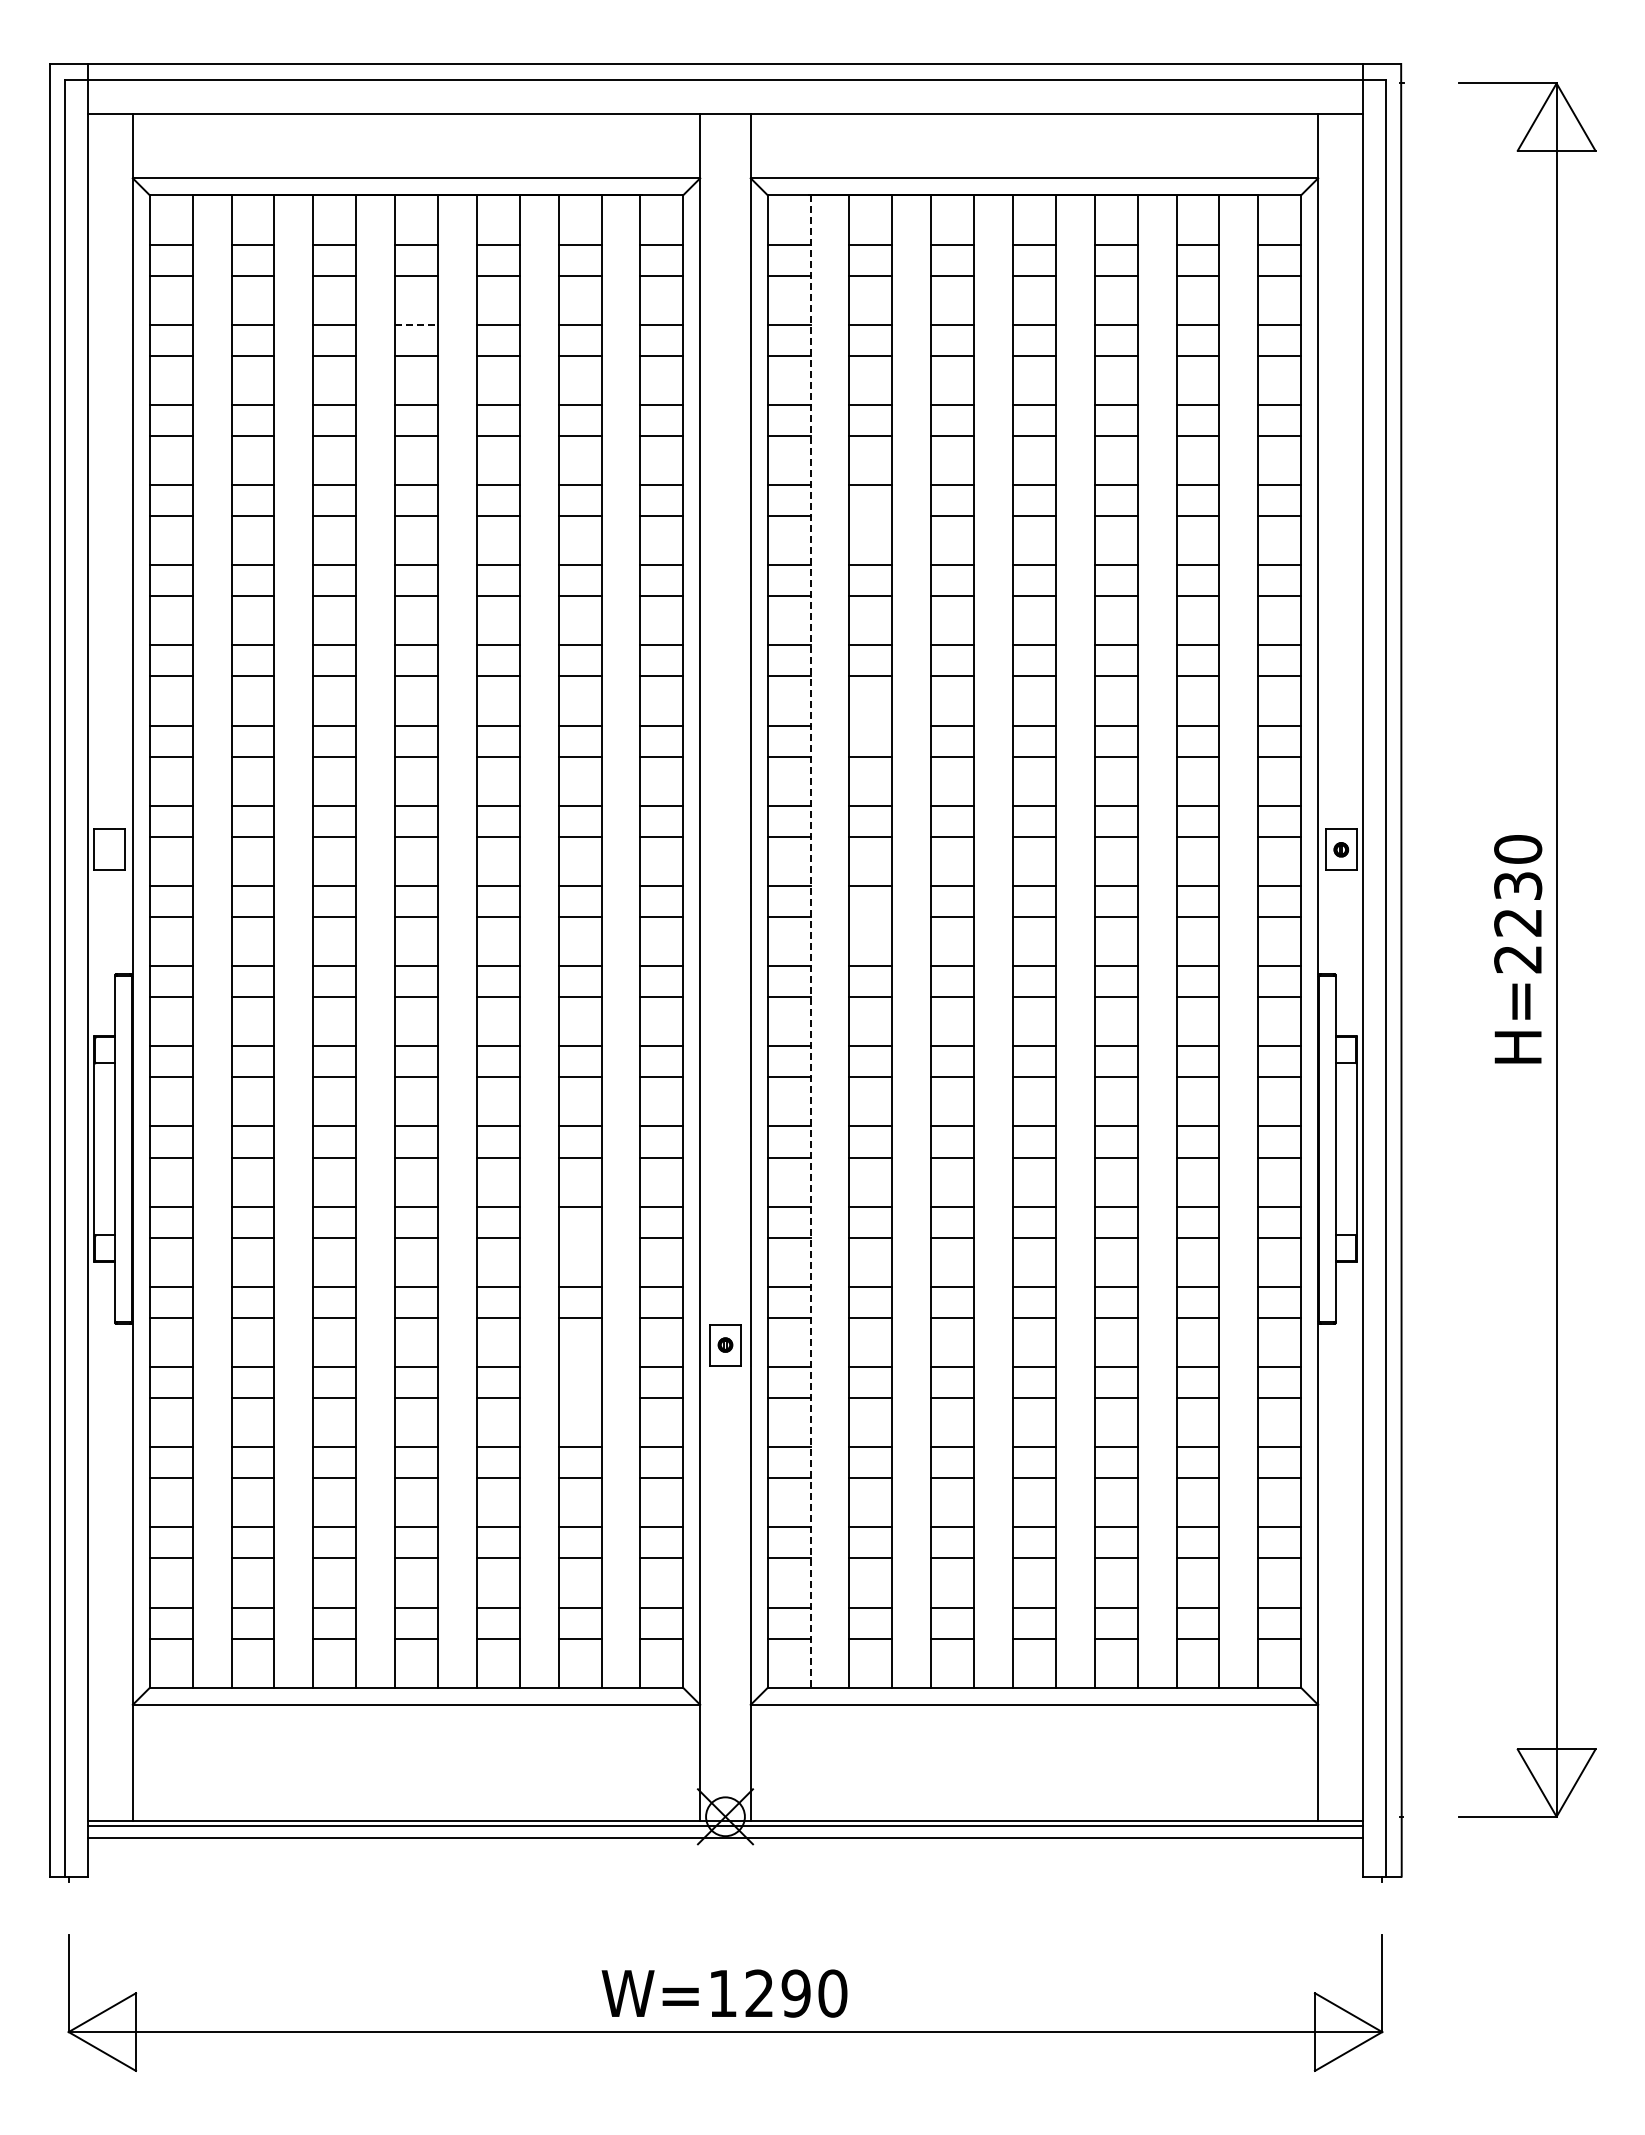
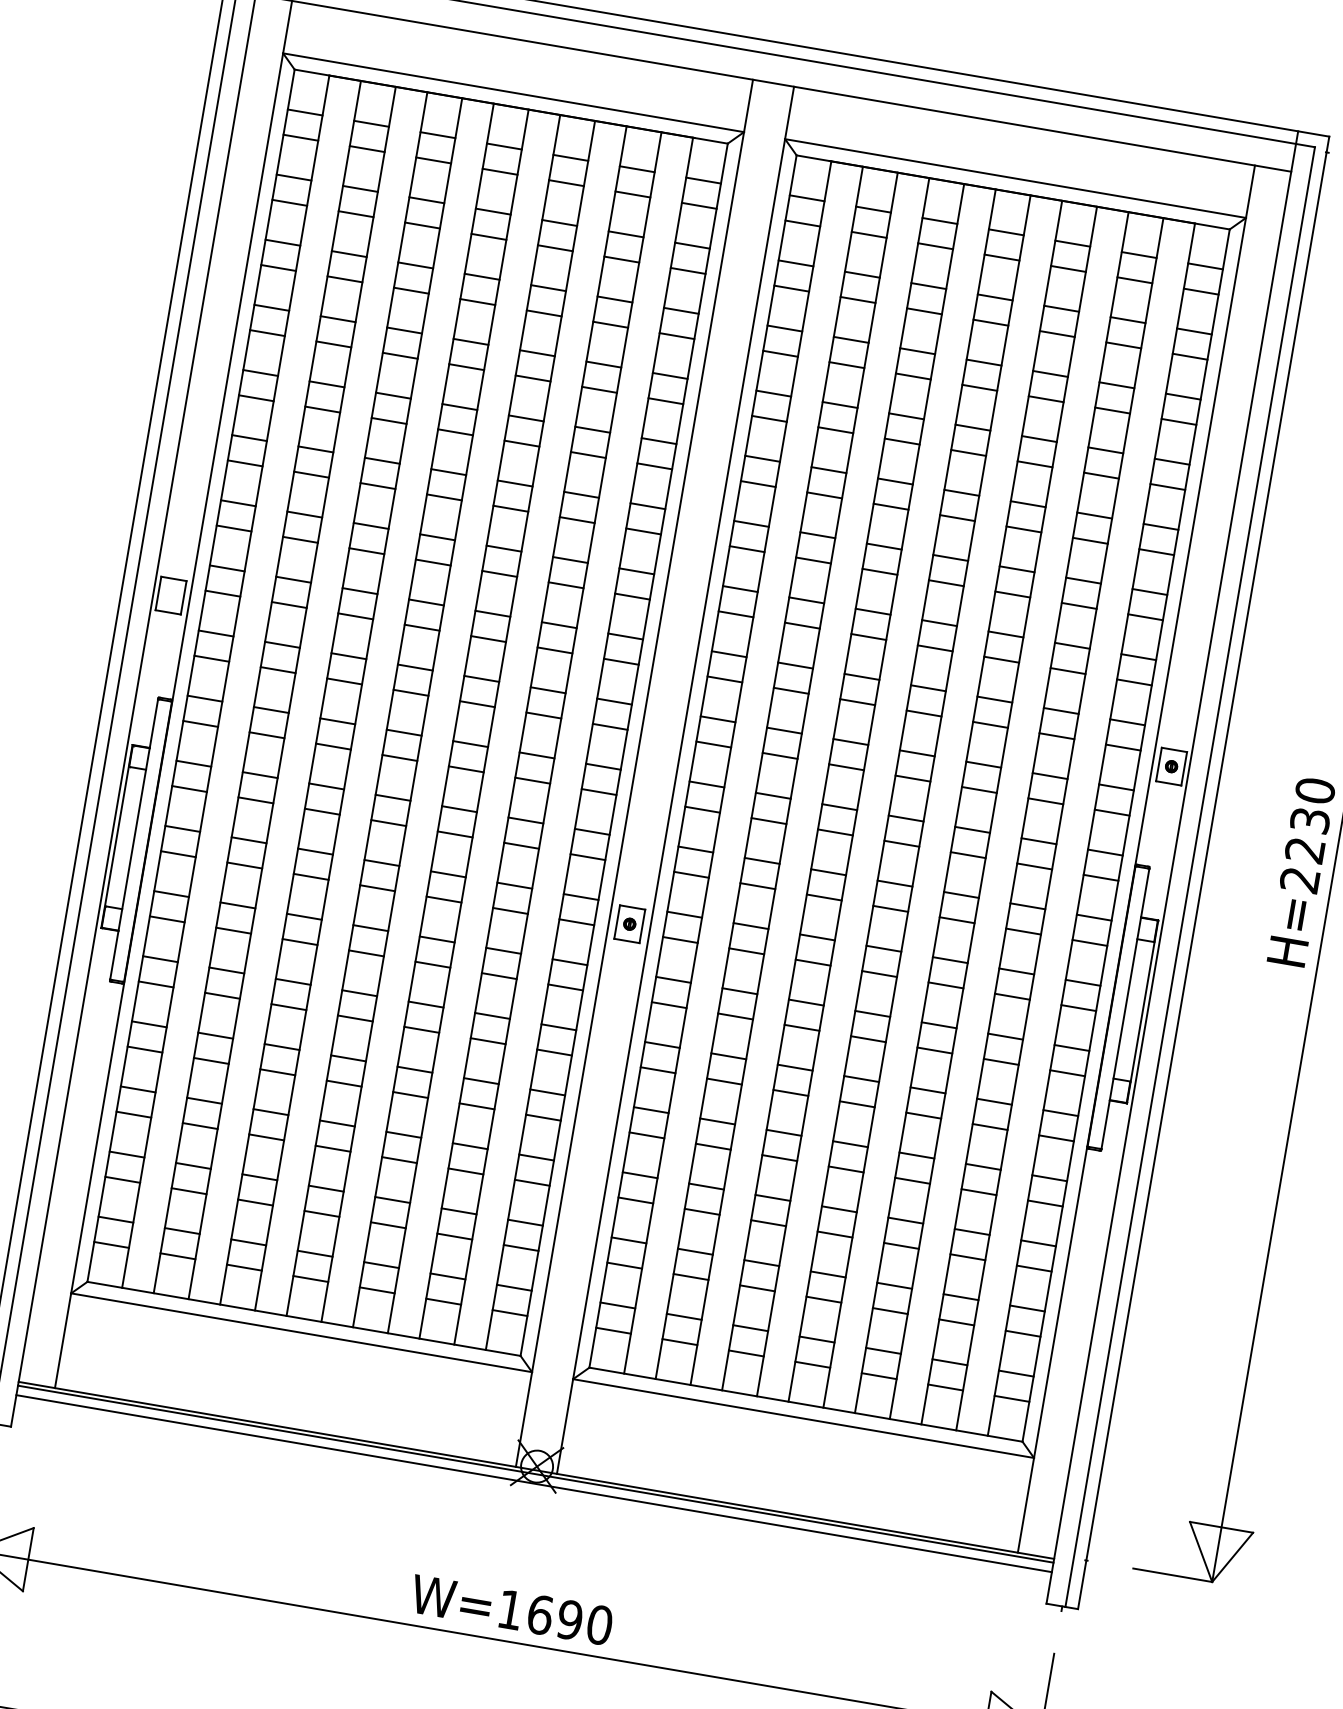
line: (417, 324) -> (494, 211), dashed -> solid
line: (870, 516) -> (835, 430), added
line: (870, 725) -> (806, 600), added
line: (870, 917) -> (779, 756), added
line: (810, 942) -> (727, 768), dashed -> solid
line: (579, 1237) -> (498, 975), added
part: (725, 1345) -> (629, 924), moved
line: (579, 1367) -> (480, 1081), added
line: (579, 1398) -> (476, 1106), added
text: (759, 1993) -> (540, 1614), W=1290 -> W=1690

